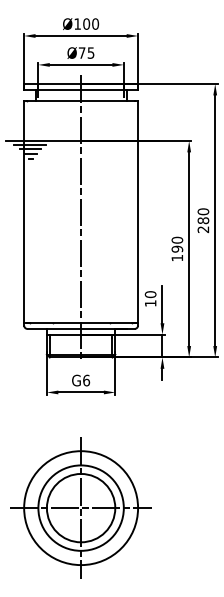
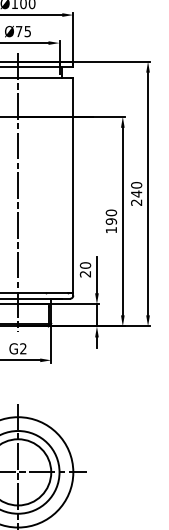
text: (203, 220) -> (136, 193), 280 -> 240
text: (150, 303) -> (85, 274), 10 -> 20
text: (86, 380) -> (23, 348), G6 -> G2

